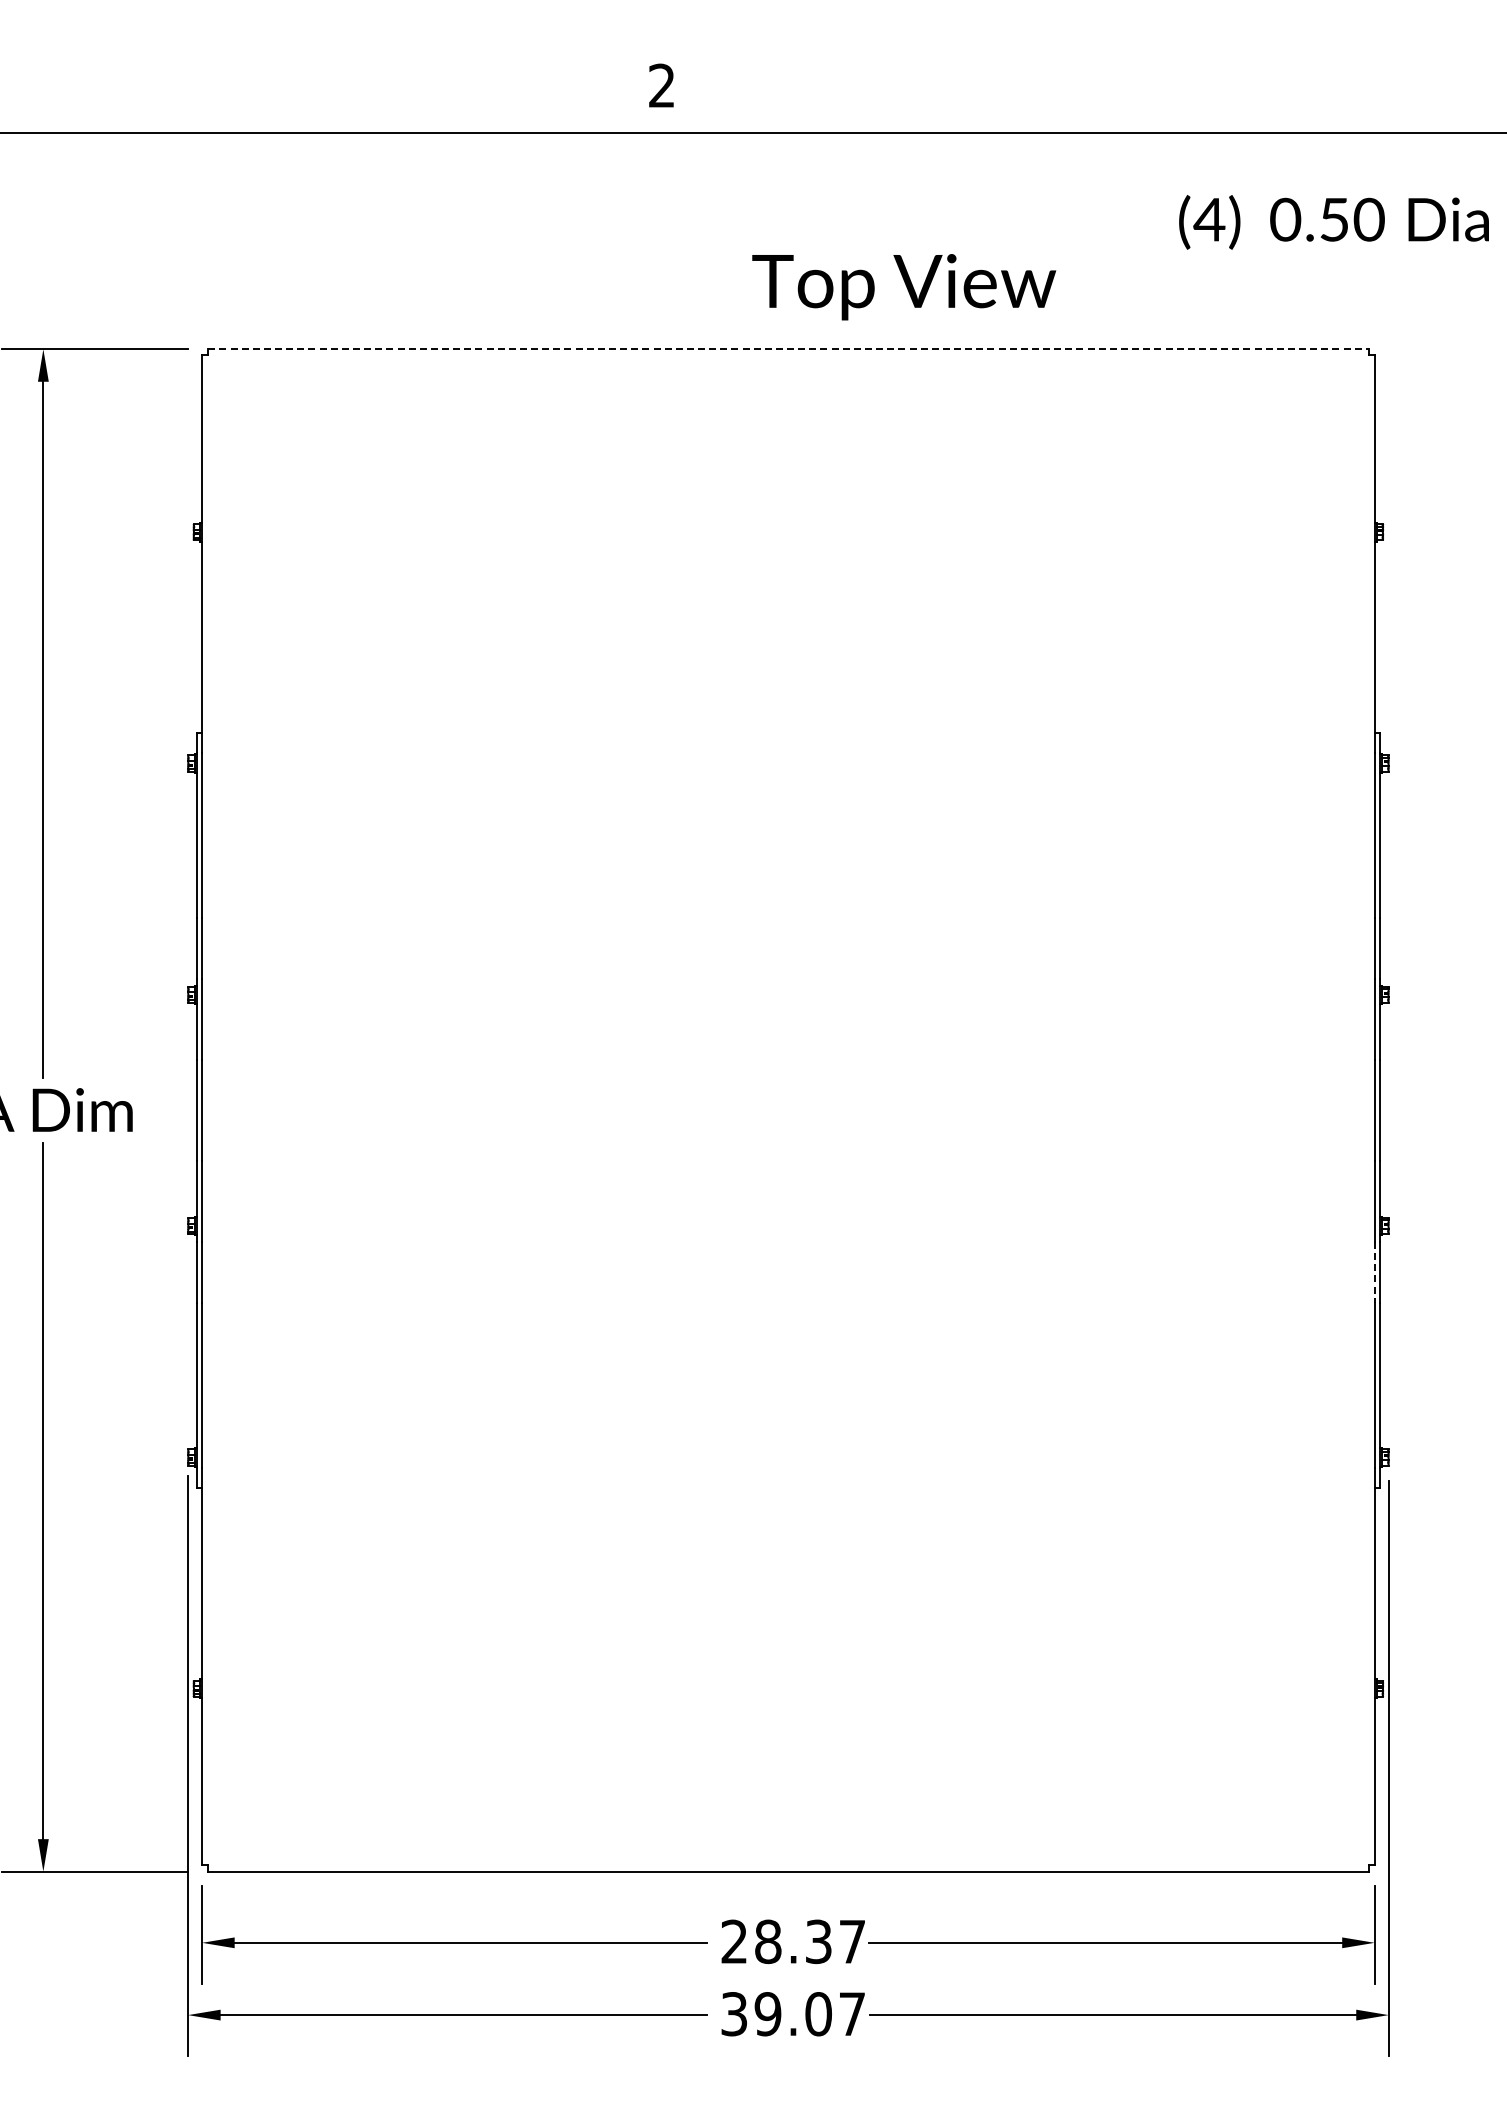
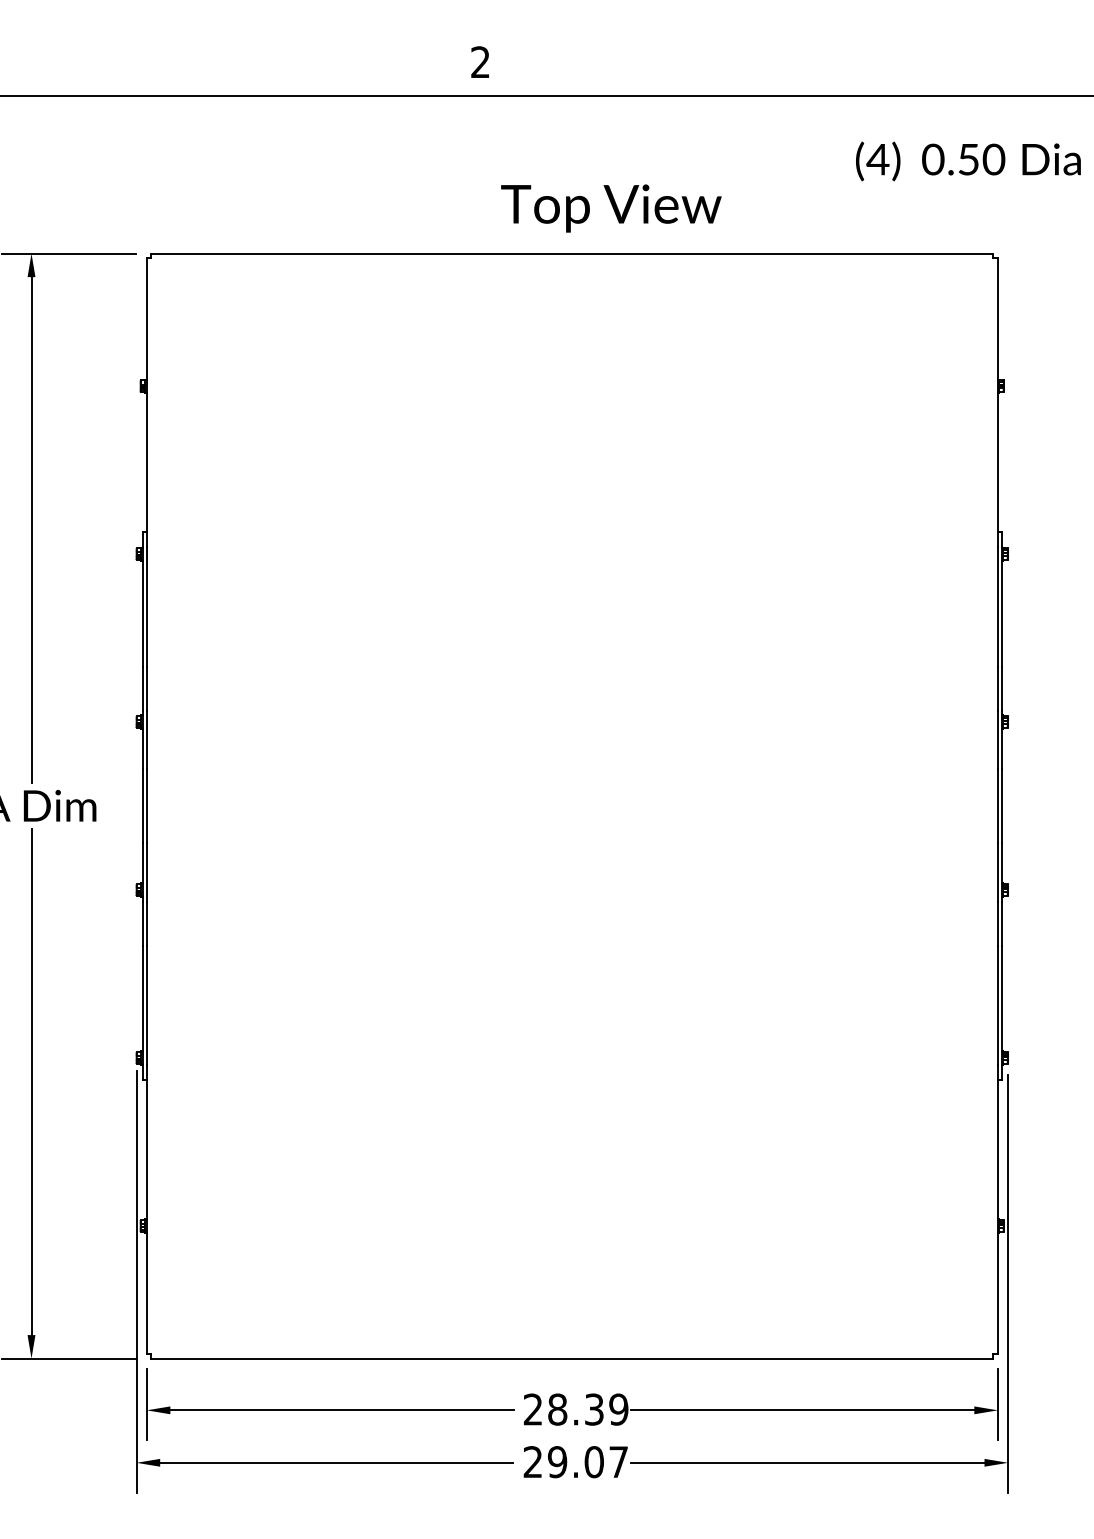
text: (904, 287) -> (611, 208), moved
line: (788, 349) -> (572, 253), dashed -> solid
line: (1374, 1272) -> (997, 923), dashed -> solid
text: (852, 1941) -> (618, 1409), 28.37 -> 28.39
text: (734, 2014) -> (533, 1462), 39.07 -> 29.07

